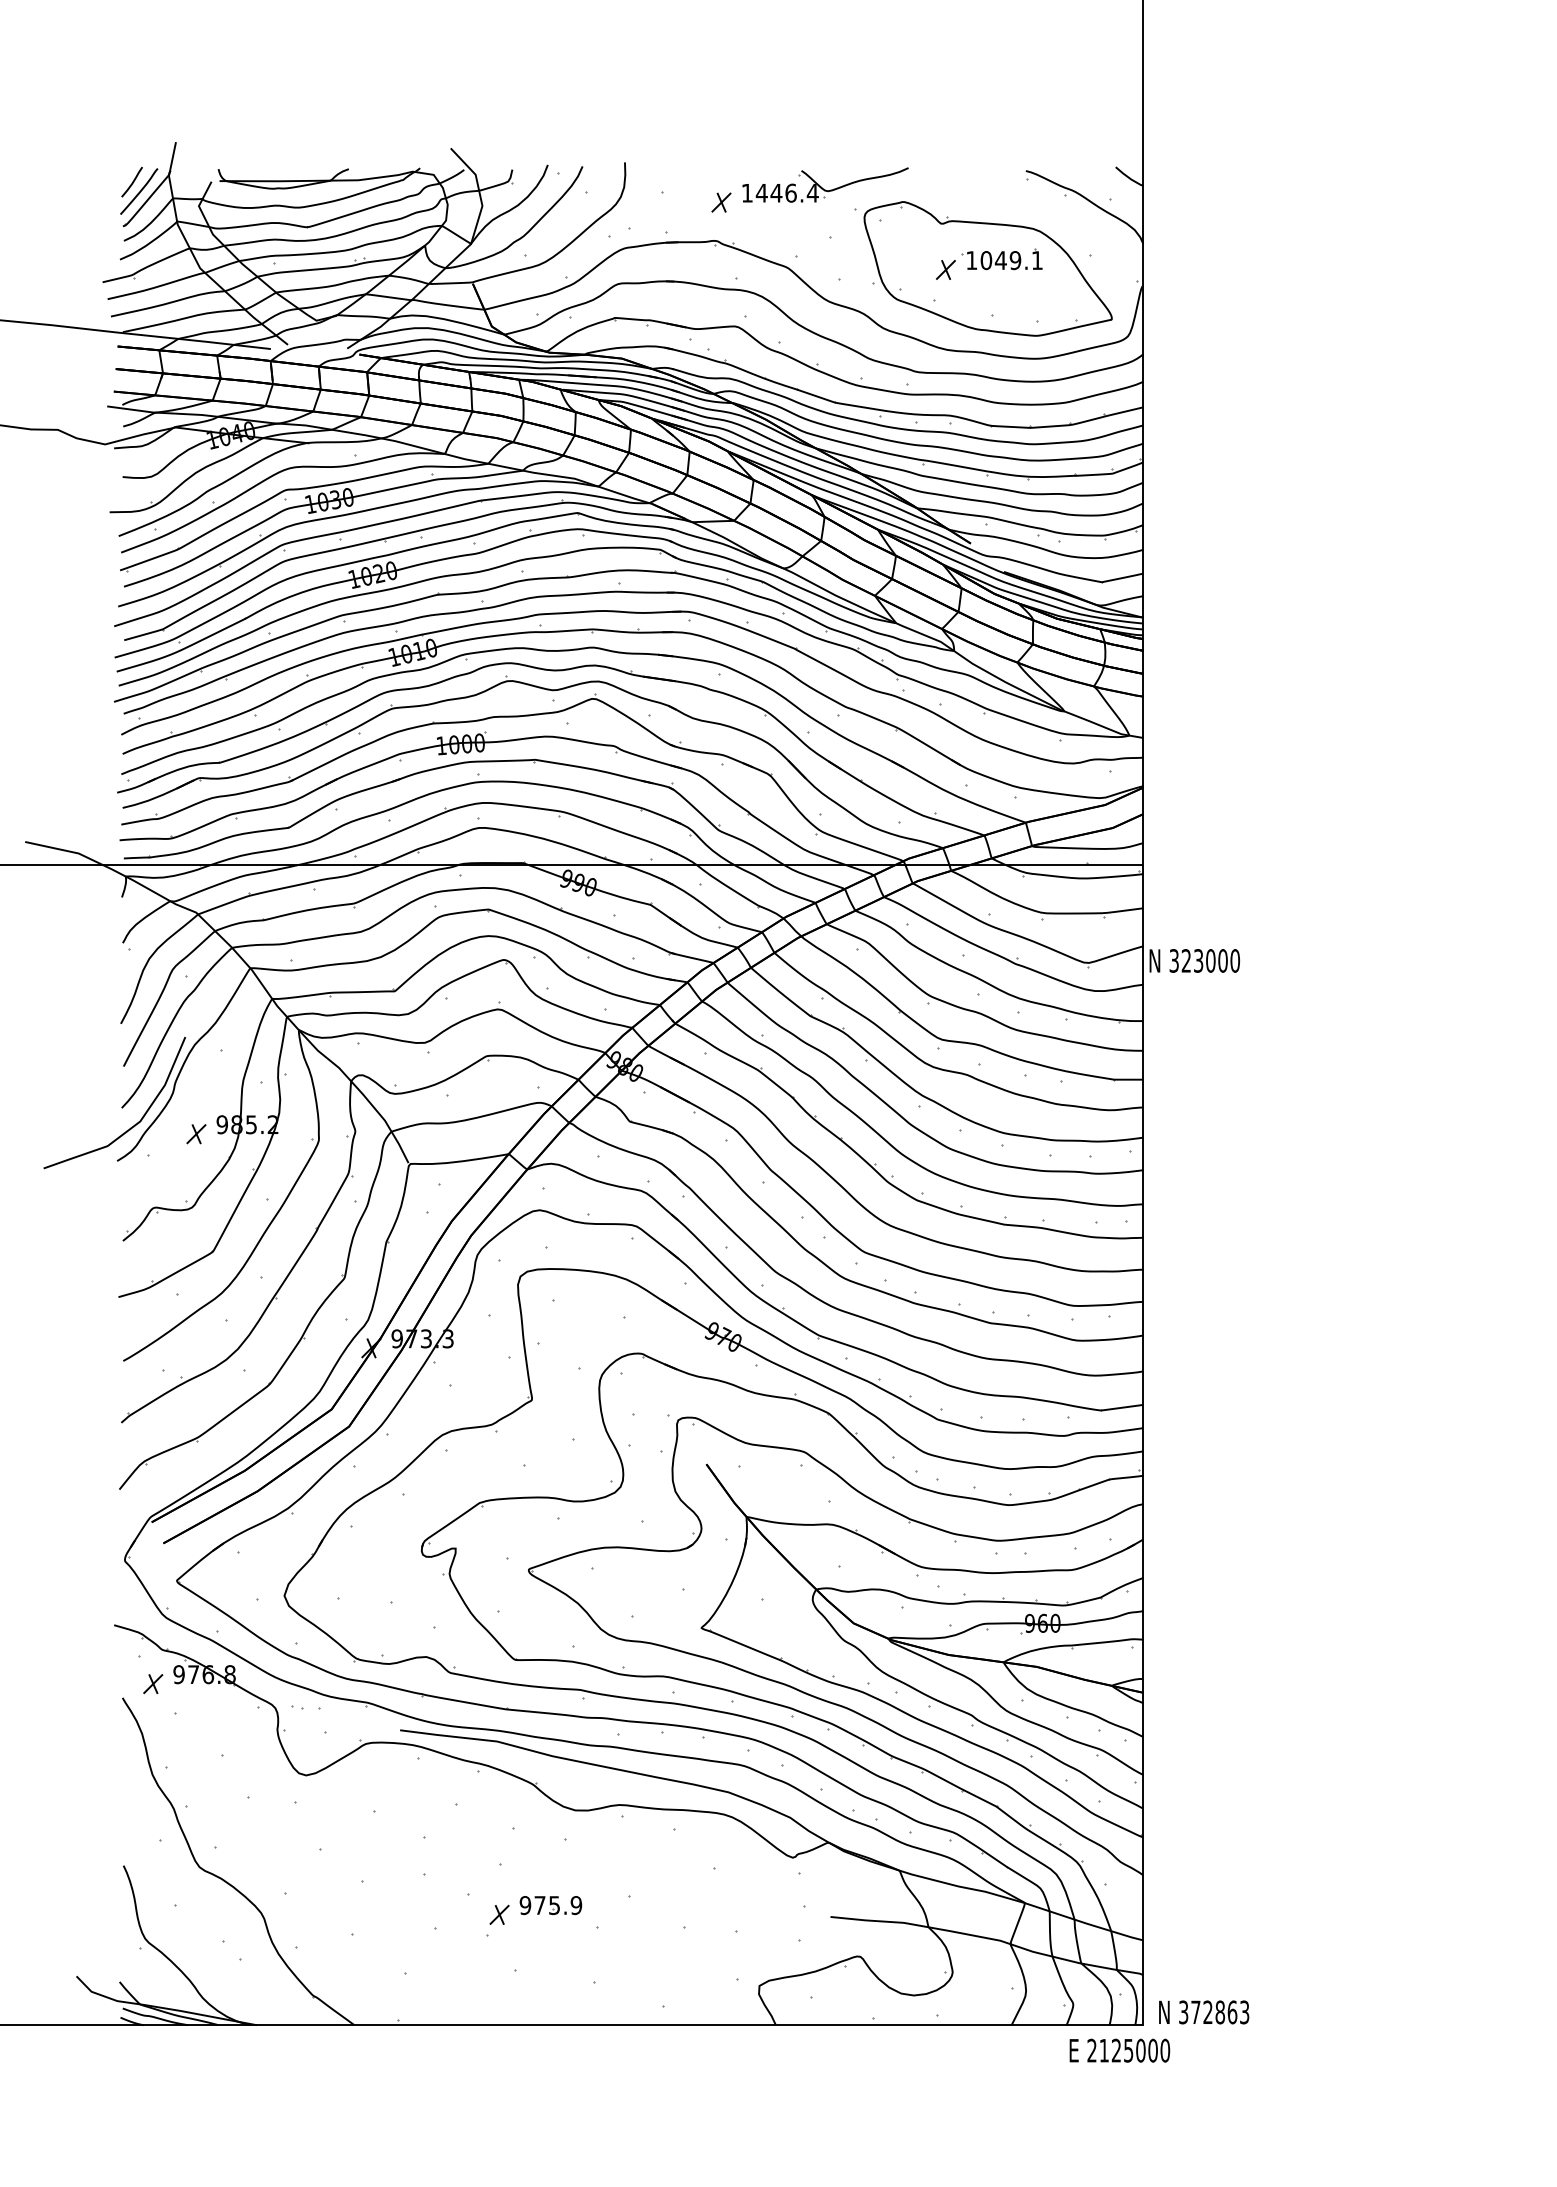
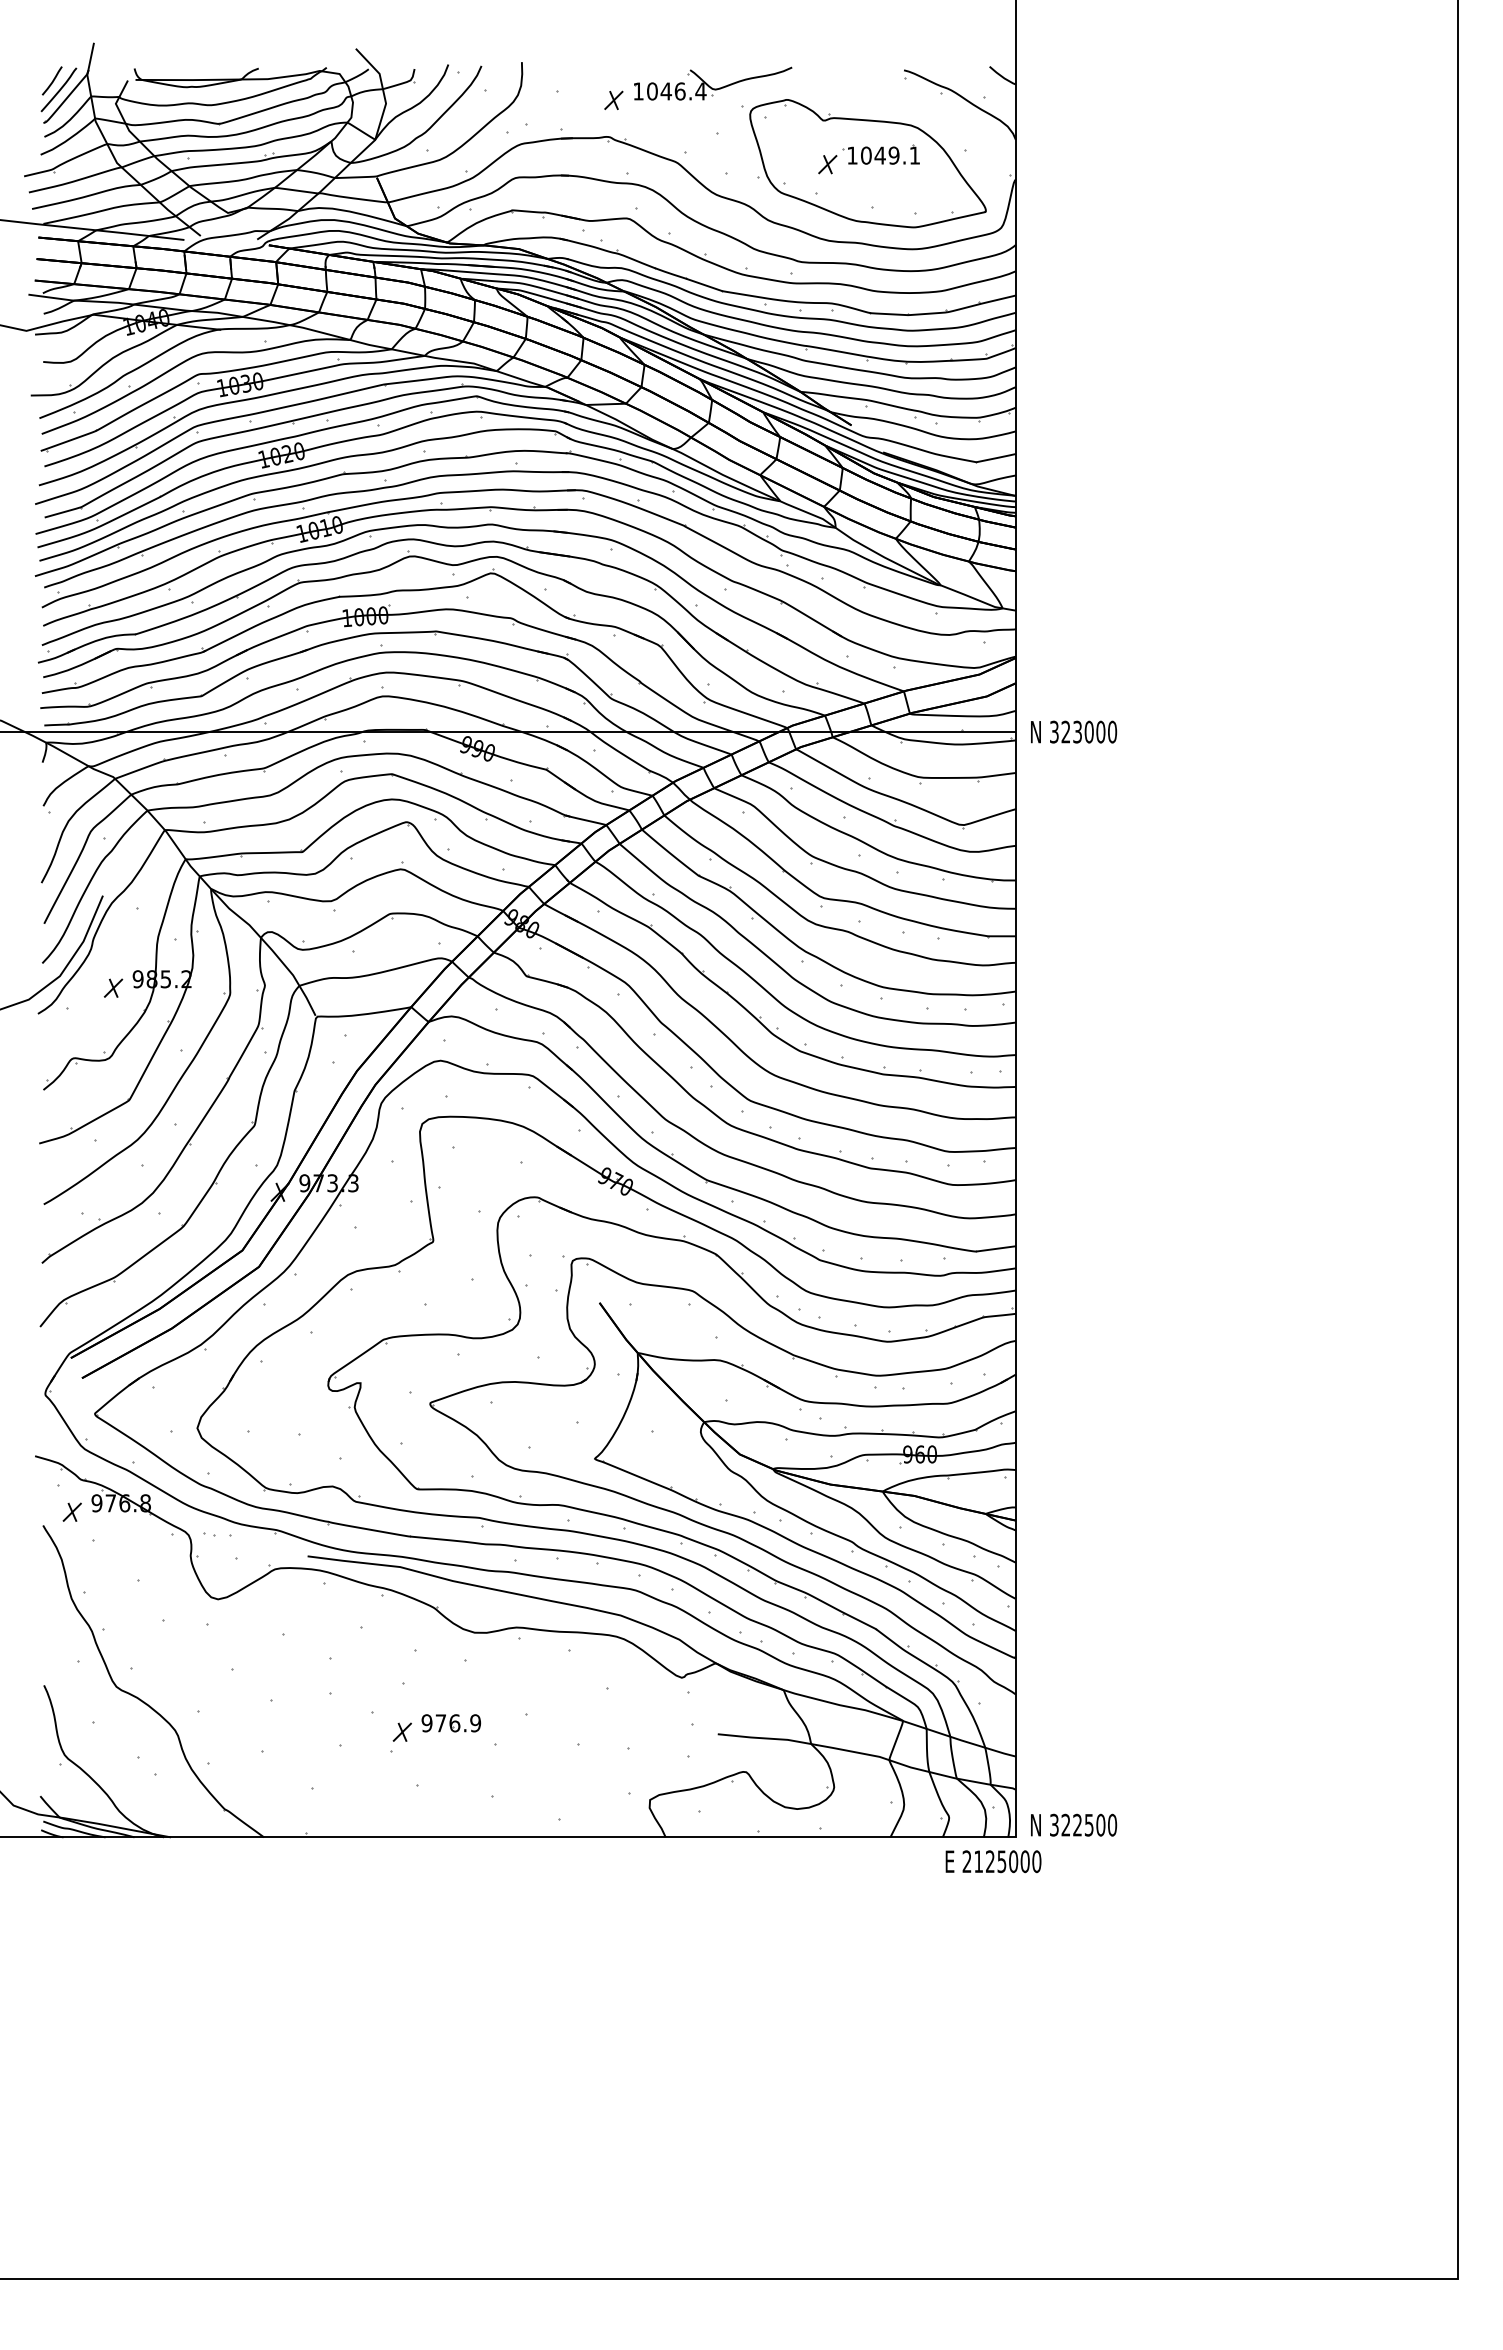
text: (762, 193) -> (652, 91), 1446.4 -> 1046.4
text: (1195, 960) -> (1074, 731), moved
text: (554, 1905) -> (454, 1723), 975.9 -> 976.9
text: (1220, 2011) -> (1089, 1824), 372863 -> 322500

